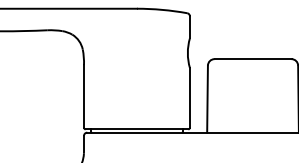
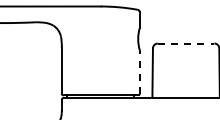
line: (253, 59) -> (186, 43), solid -> dashed
line: (189, 98) -> (139, 72), solid -> dashed

